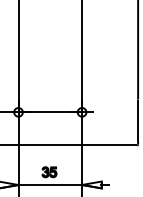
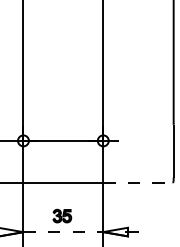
line: (109, 145) -> (137, 182), solid -> dashed
line: (50, 185) -> (63, 232), solid -> dashed

